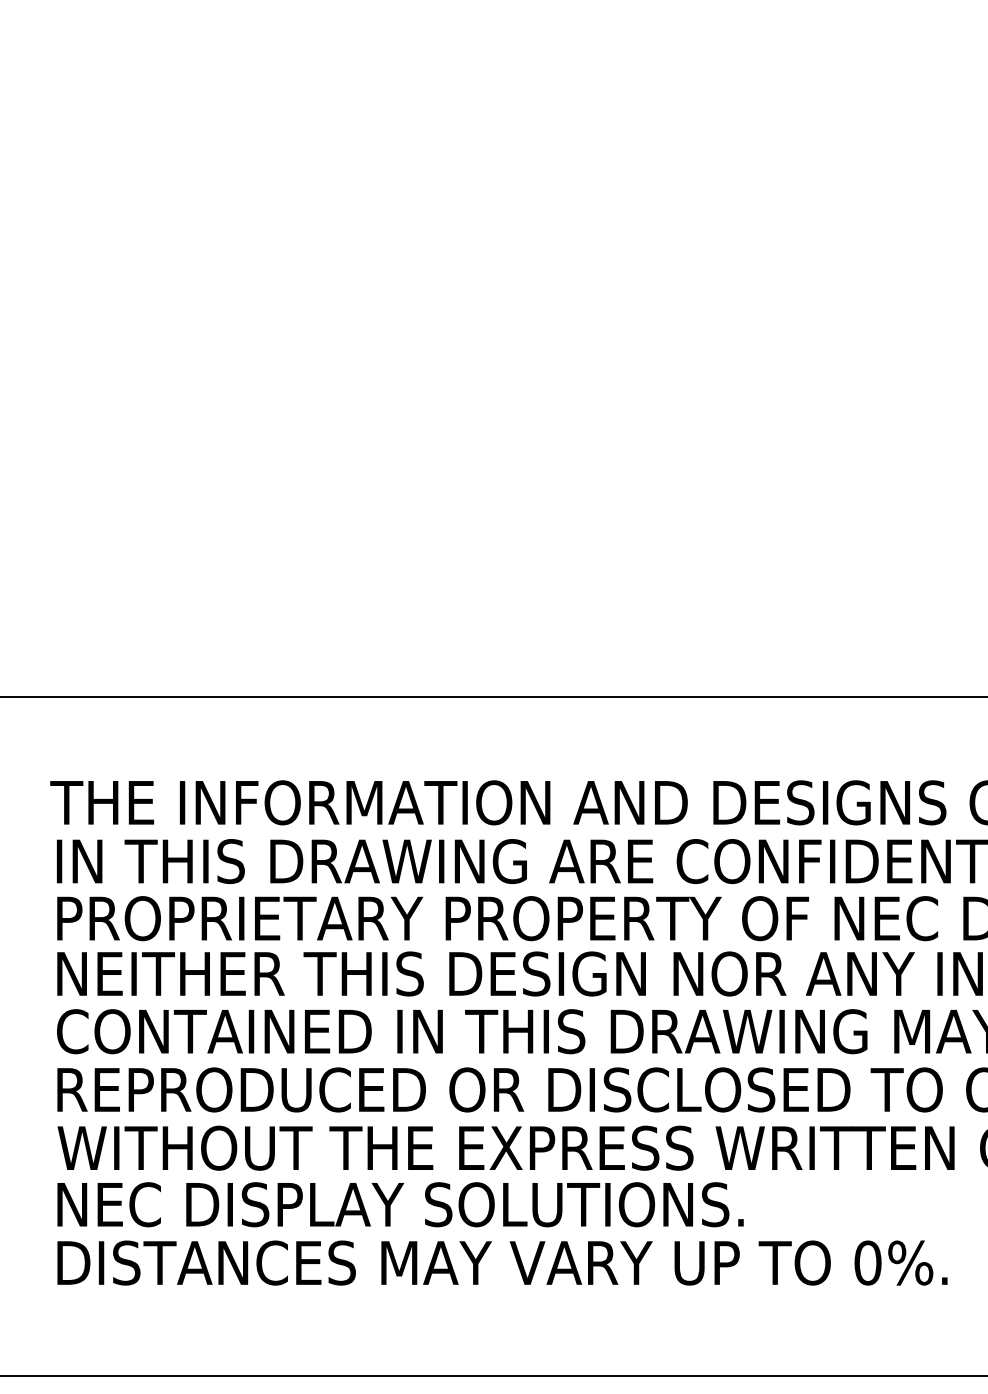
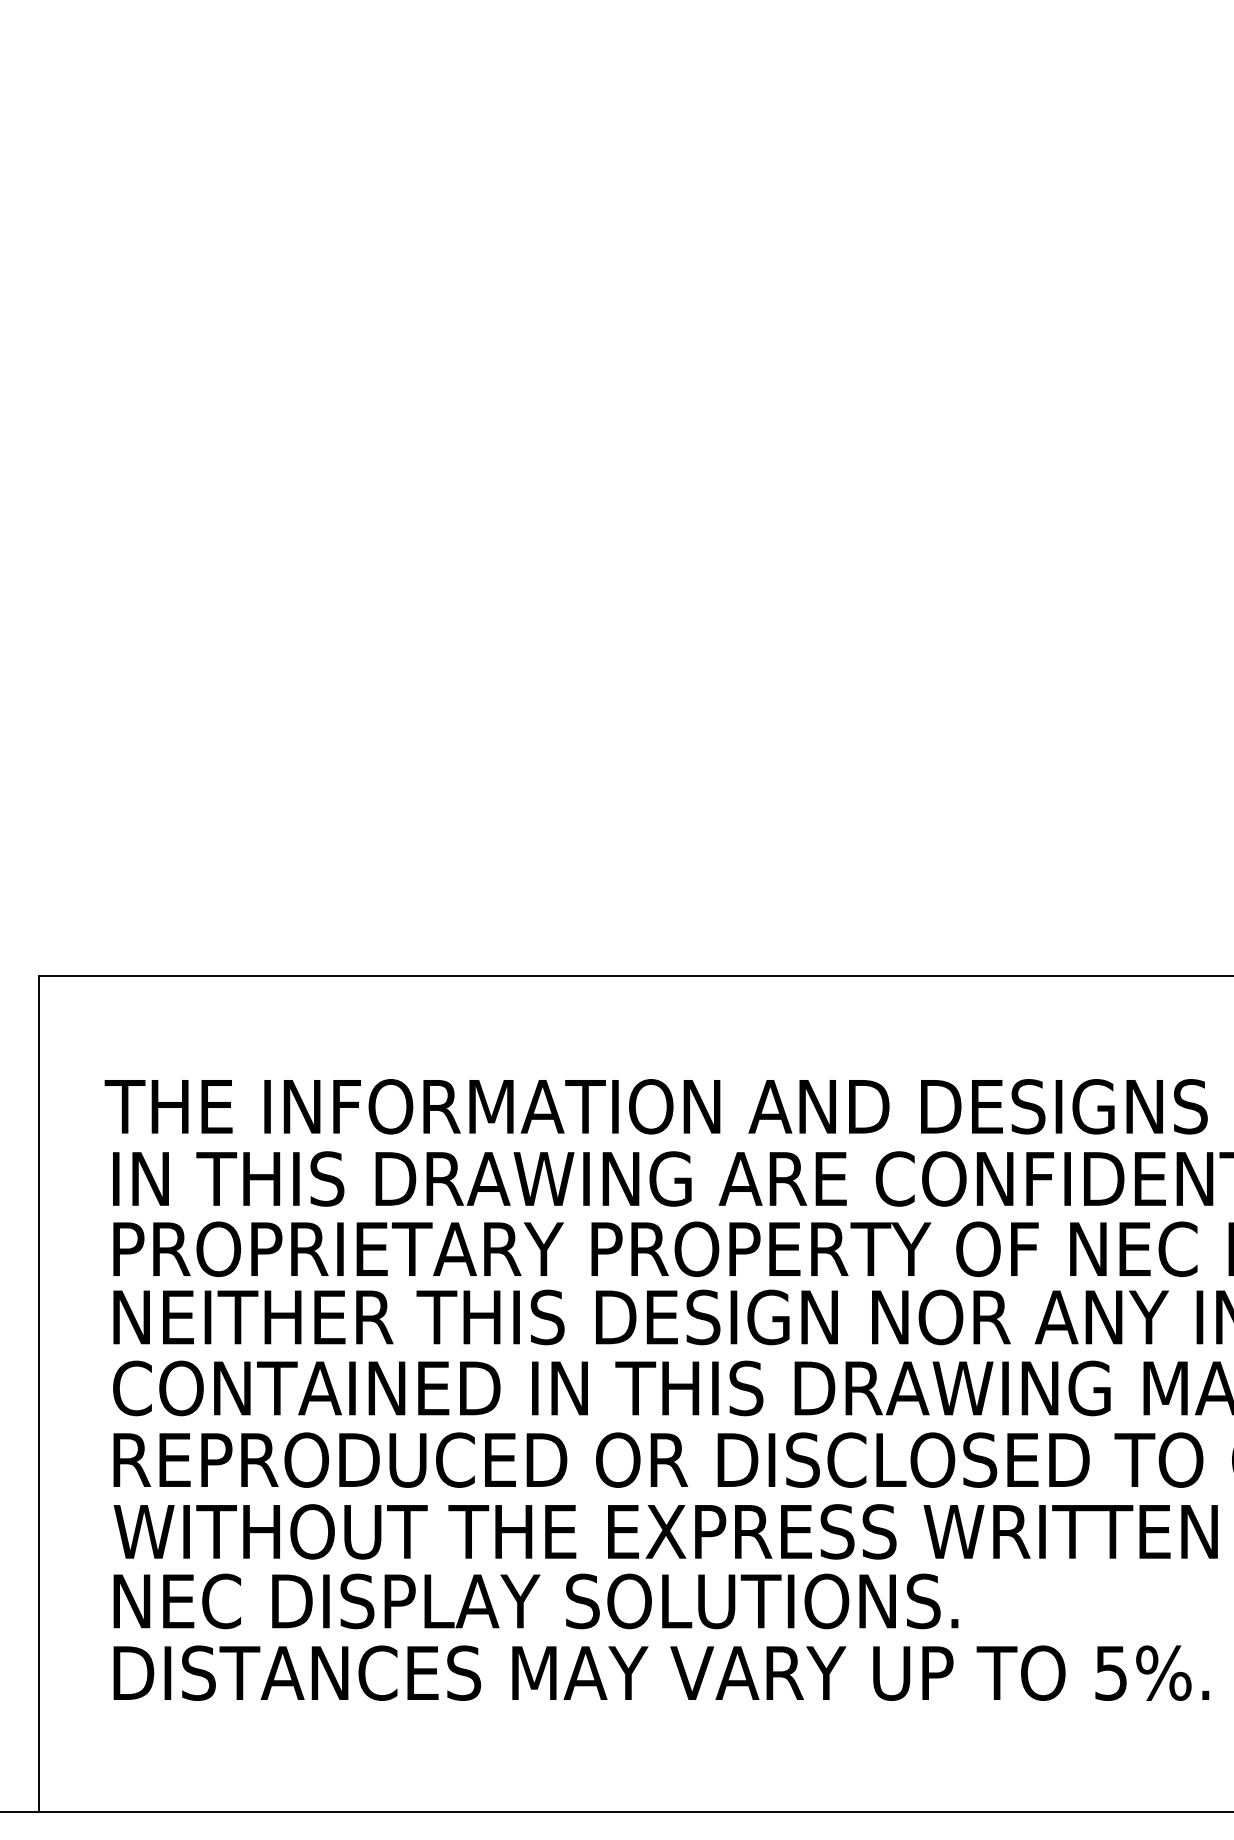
text: (867, 1262) -> (1110, 1672), 0%. -> 5%.

